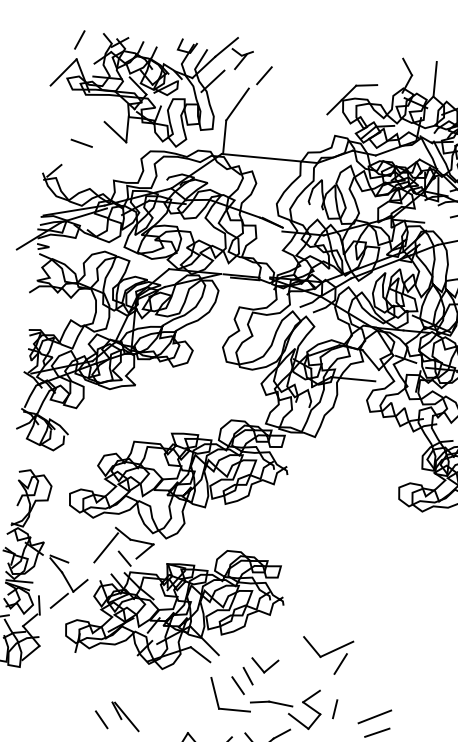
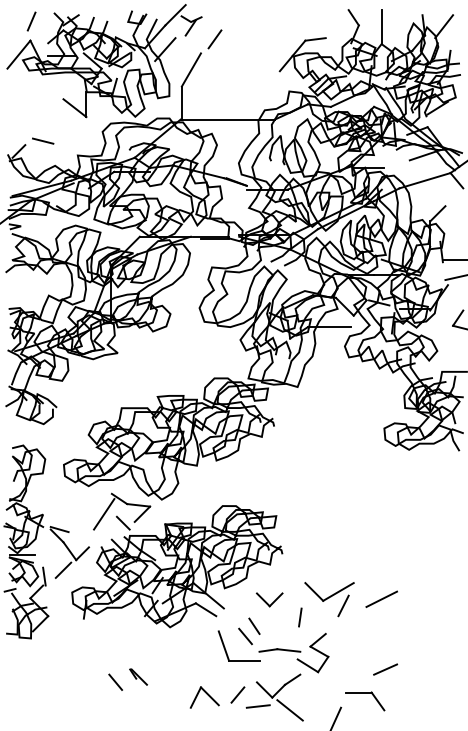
line: (82, 142) -> (43, 140), moved
part: (264, 665) -> (269, 599), moved
line: (335, 709) -> (300, 617), moved
part: (125, 716) -> (138, 676), size x0.6
line: (374, 716) -> (381, 598), moved

